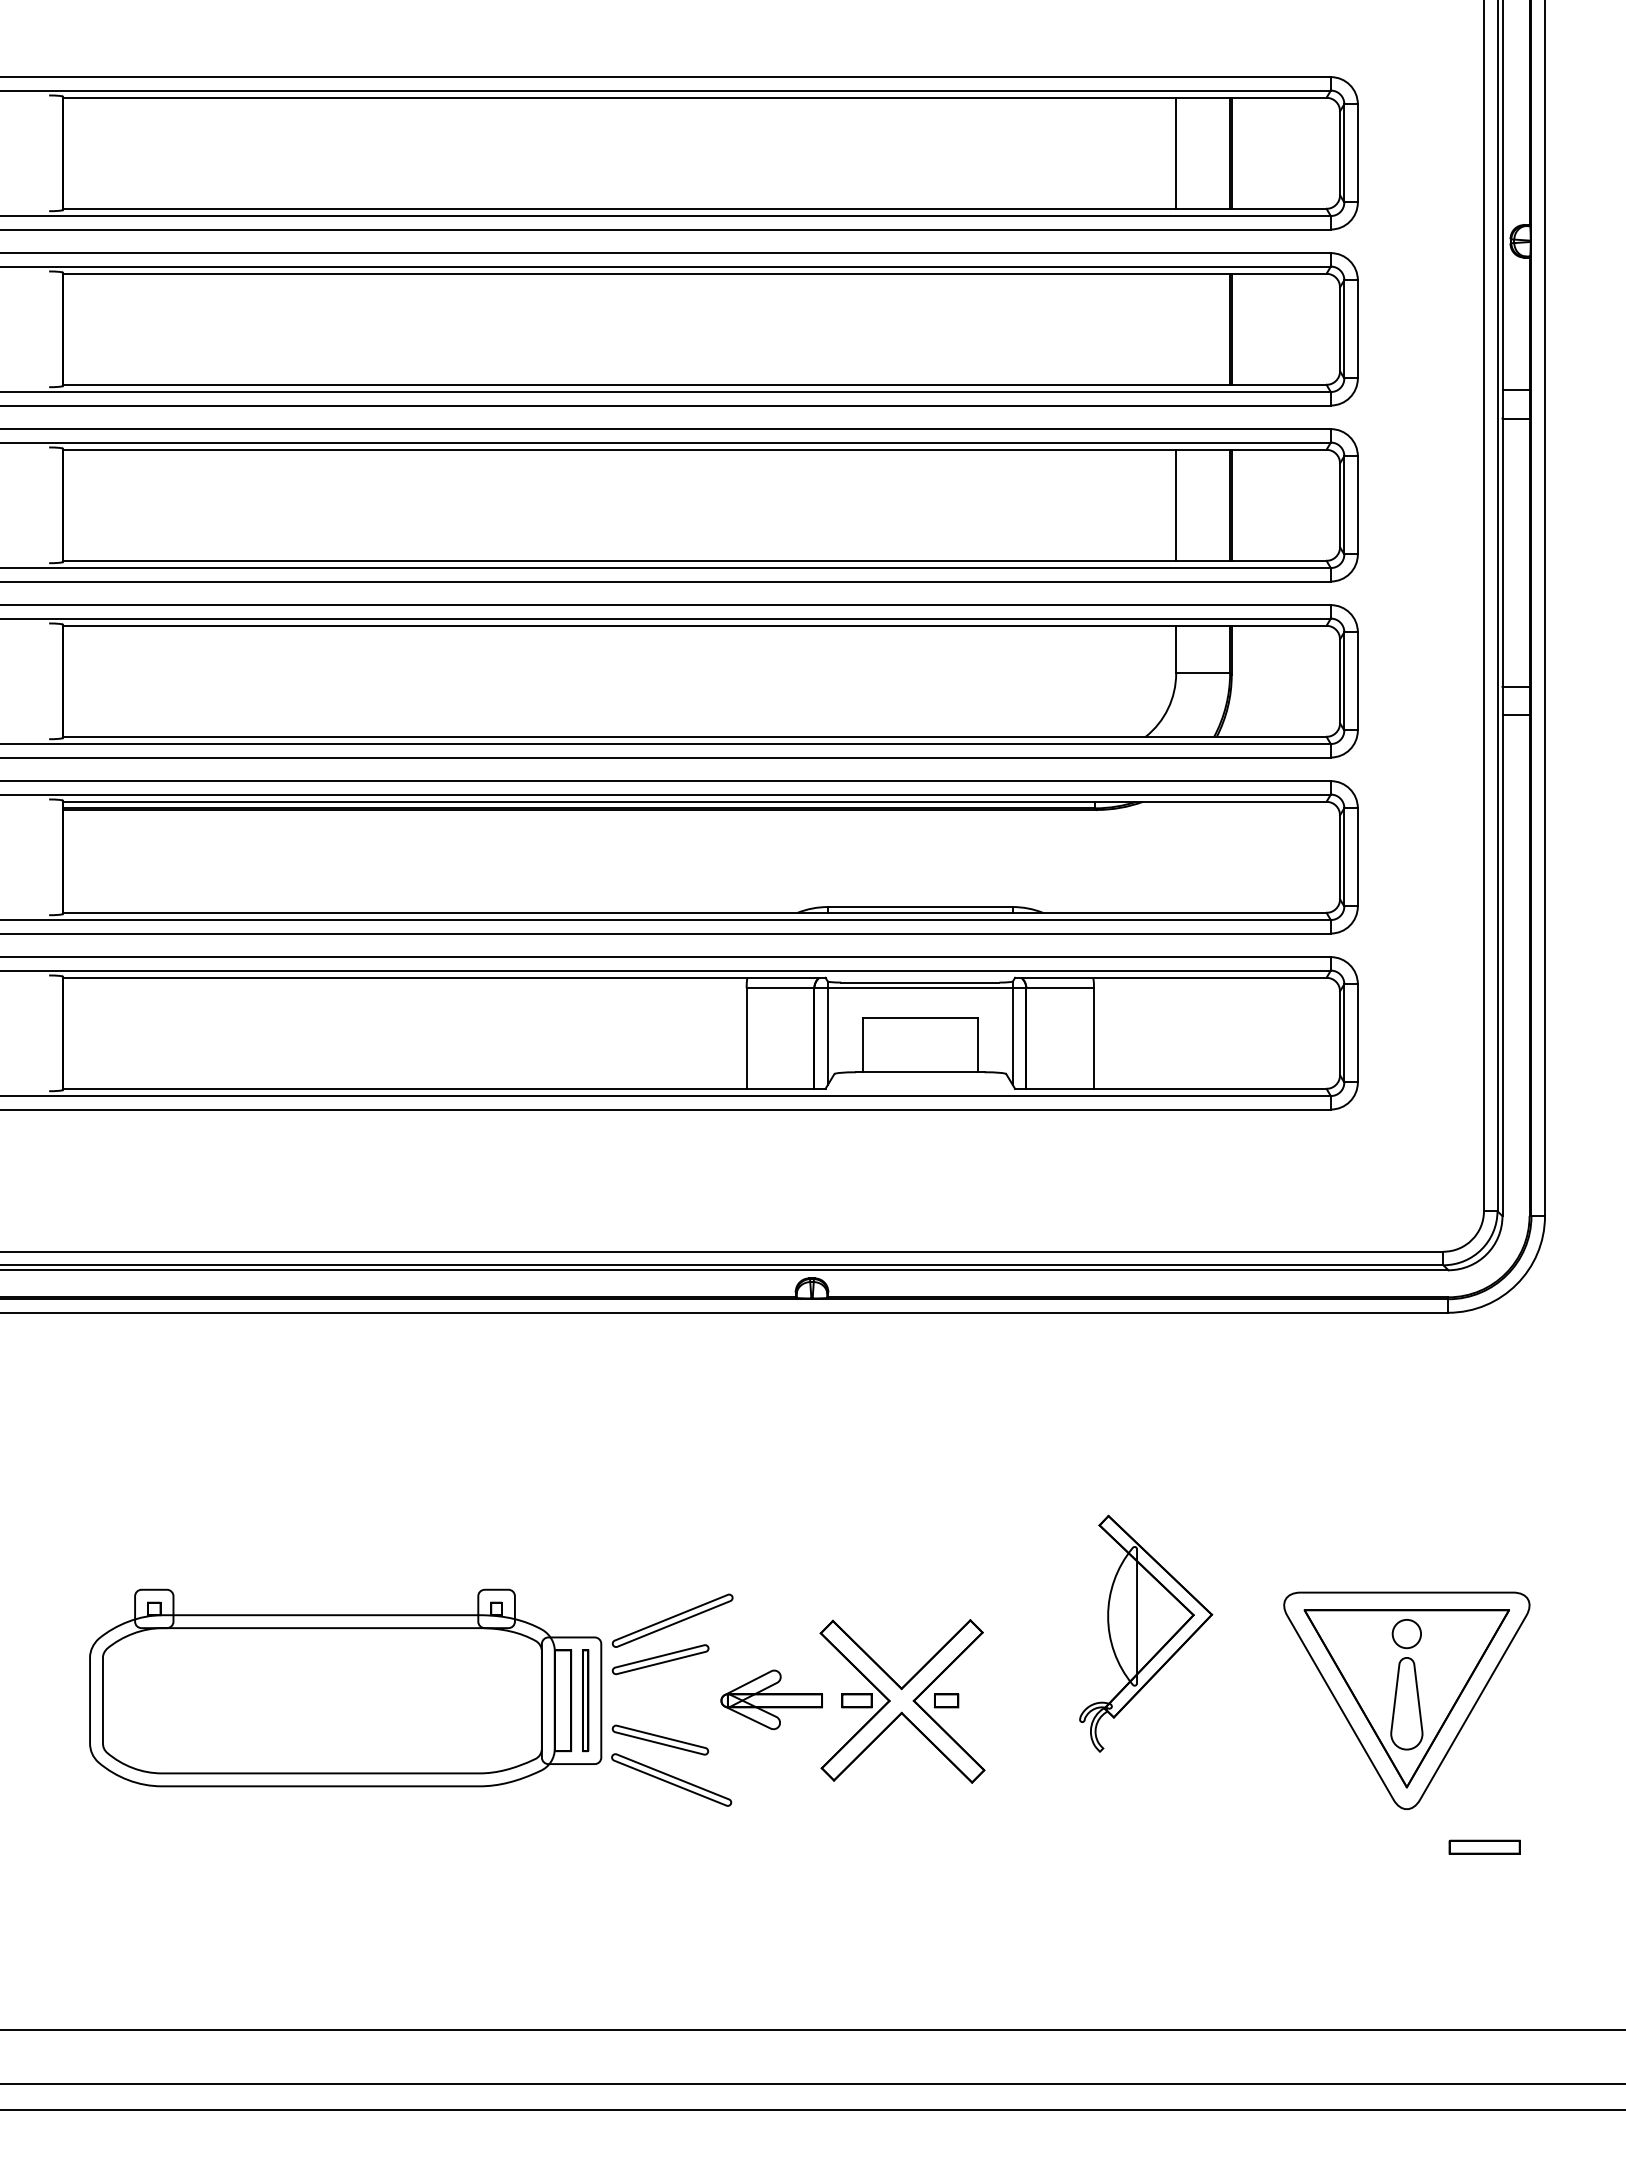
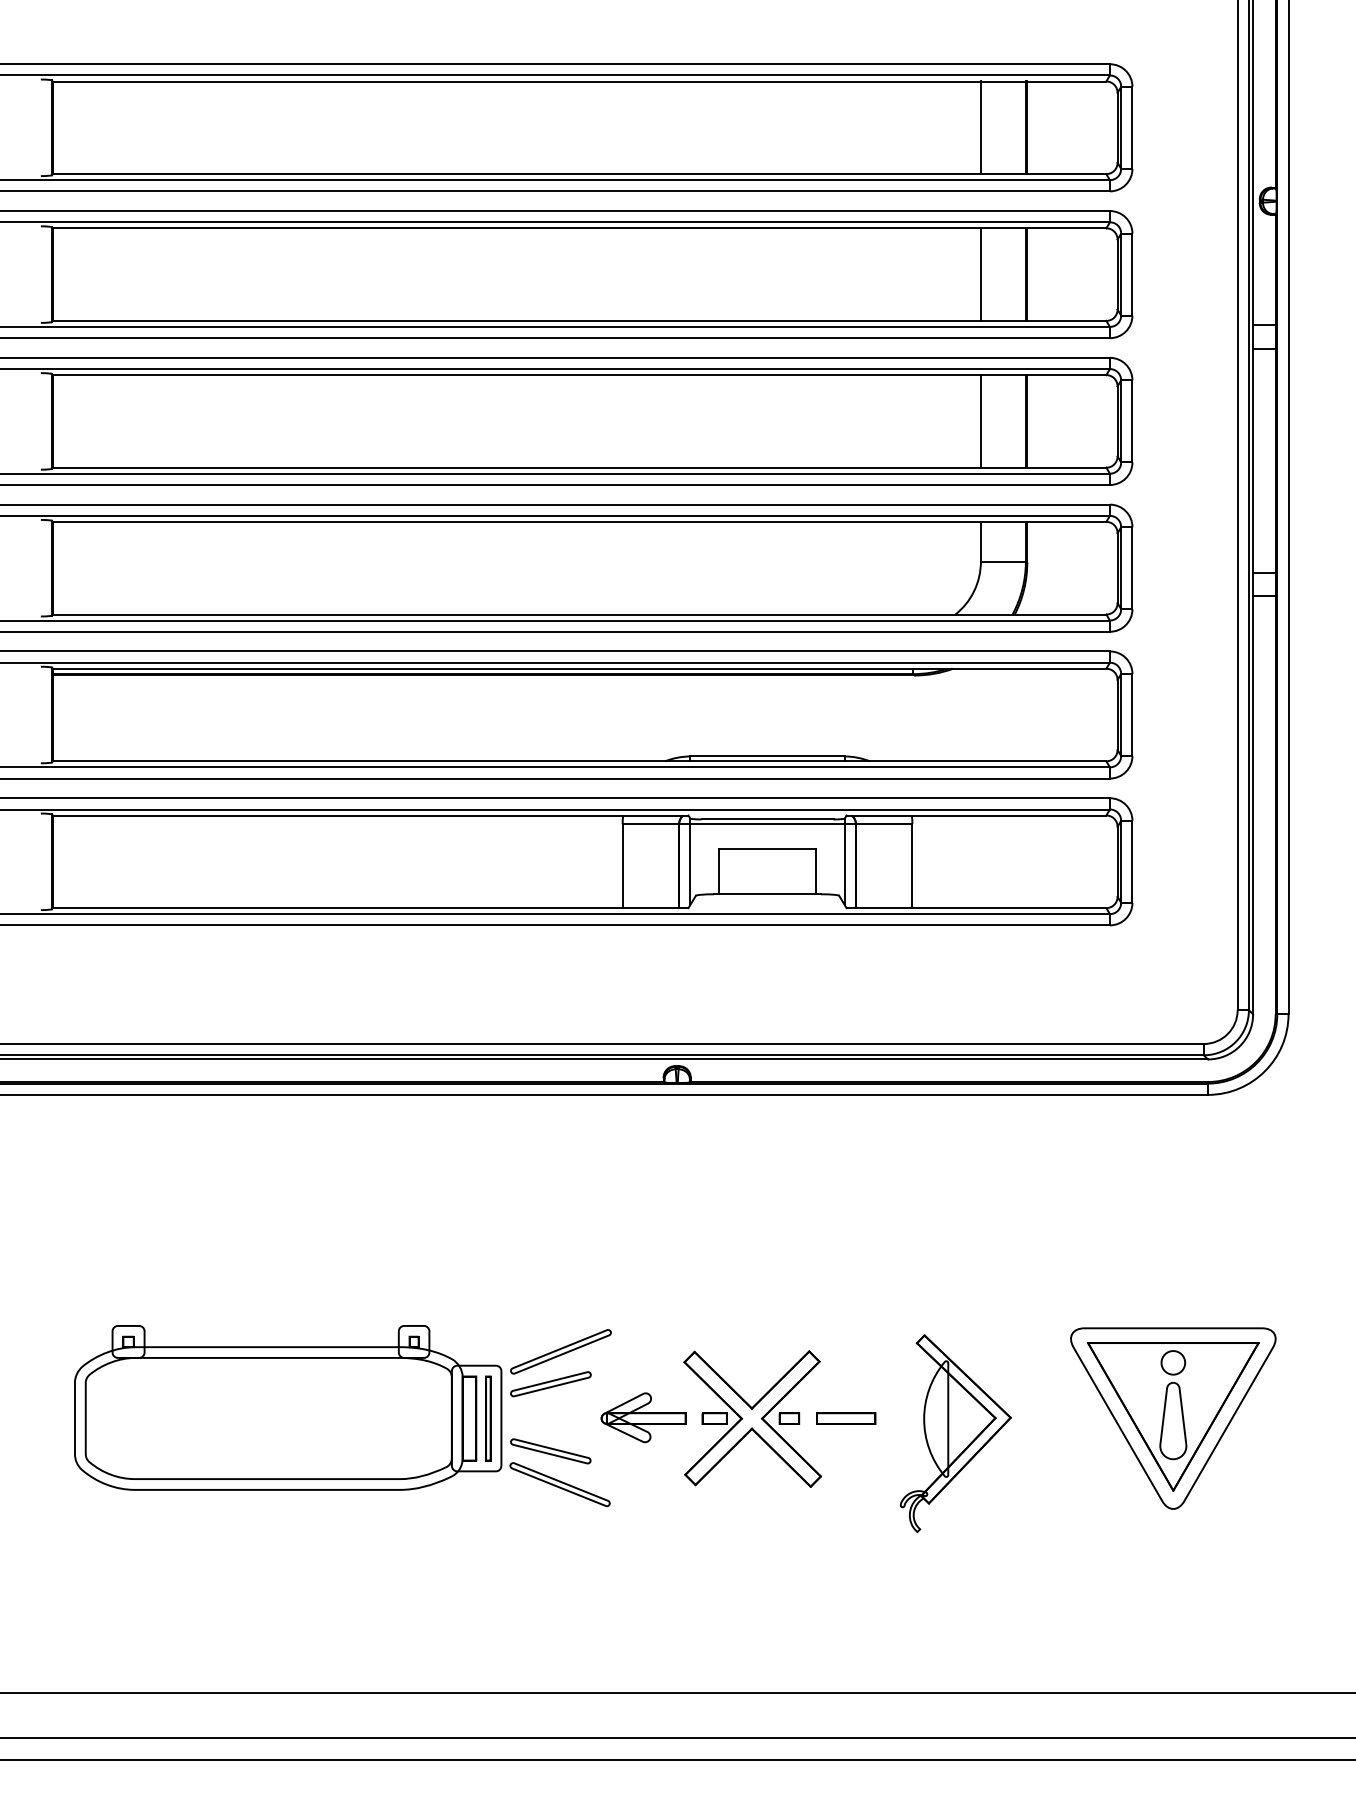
line: (1175, 329) -> (980, 274), added
part: (1145, 1633) -> (955, 1433), moved
part: (1484, 1847) -> (846, 1418), moved

